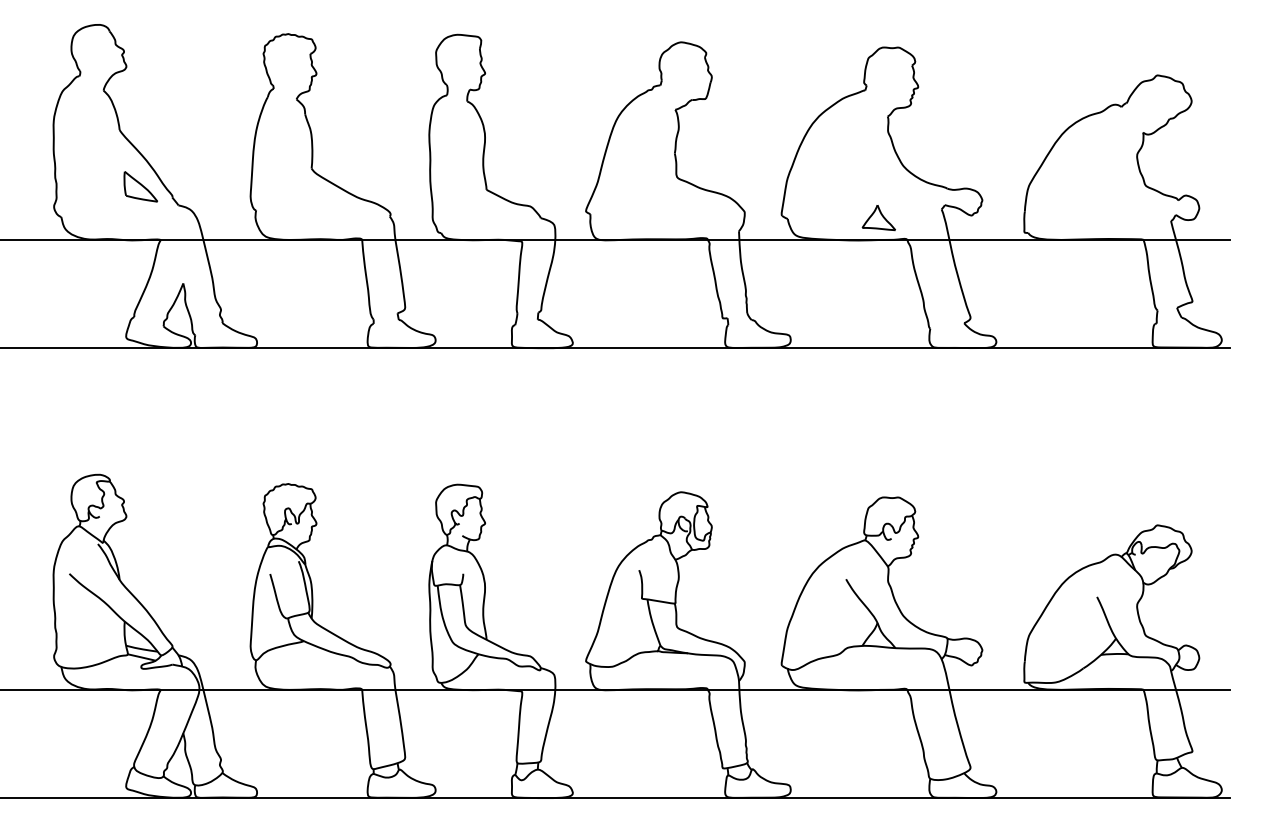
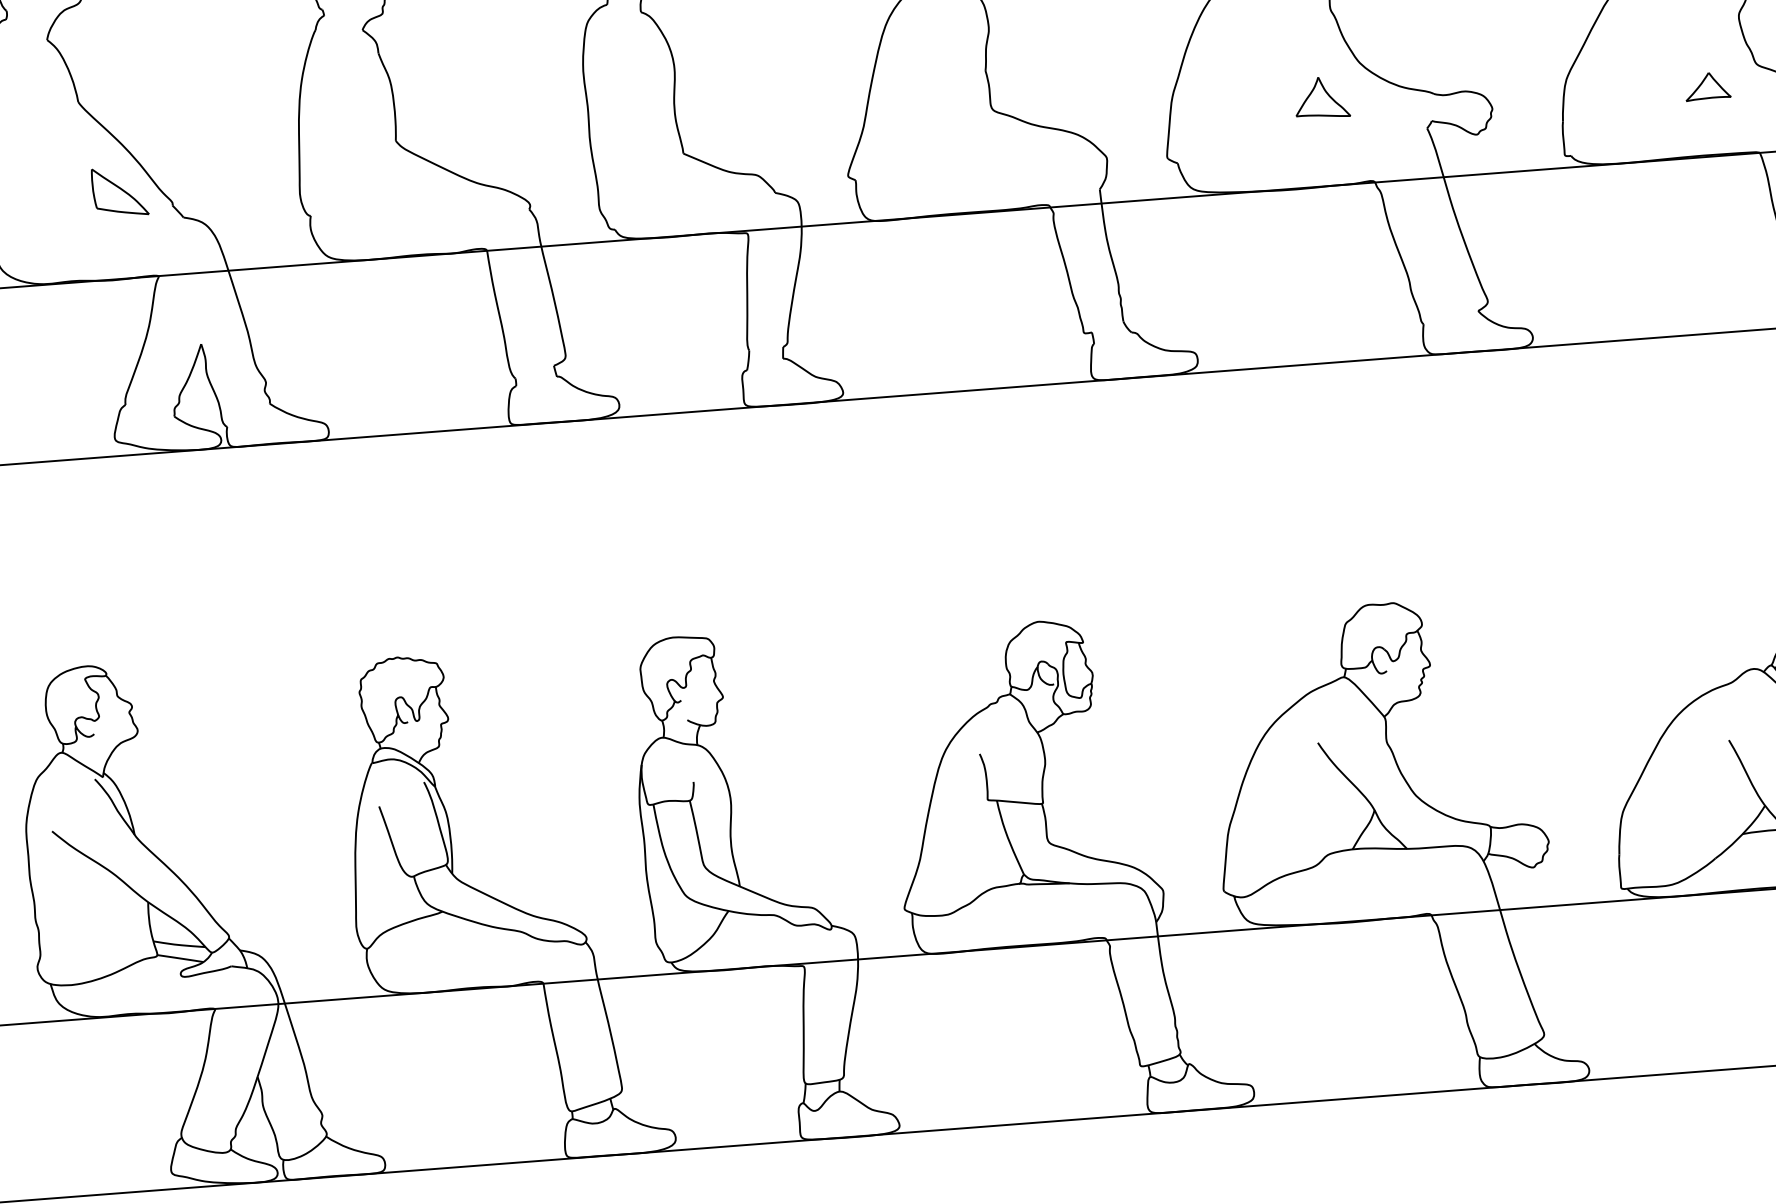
part: (1114, 196) -> (1707, 85), added
part: (878, 218) -> (1321, 99), moved

